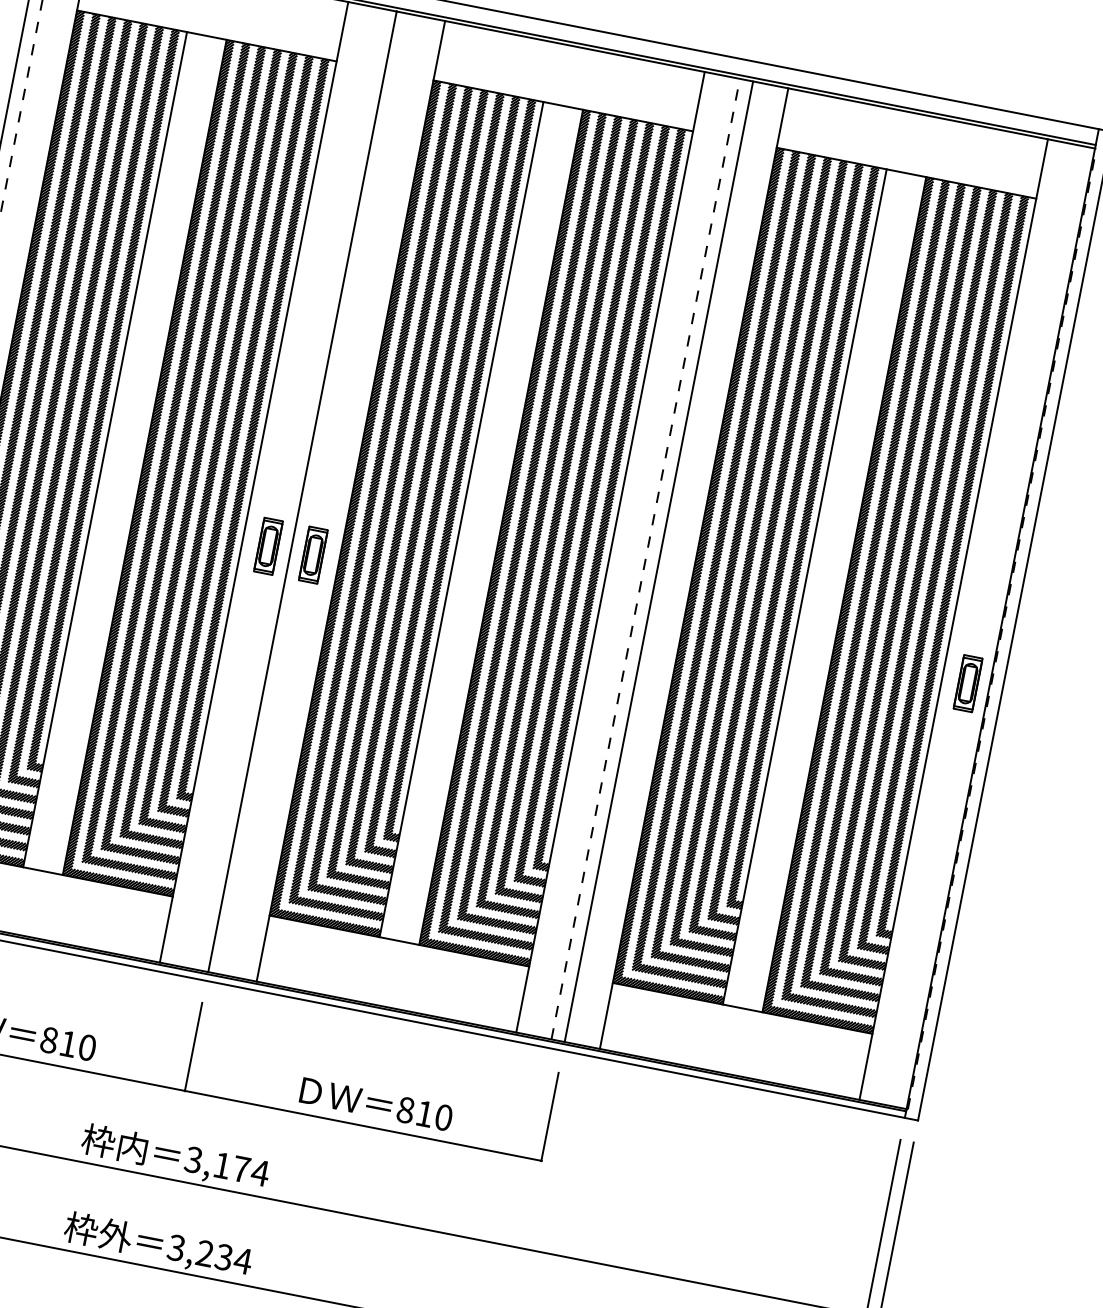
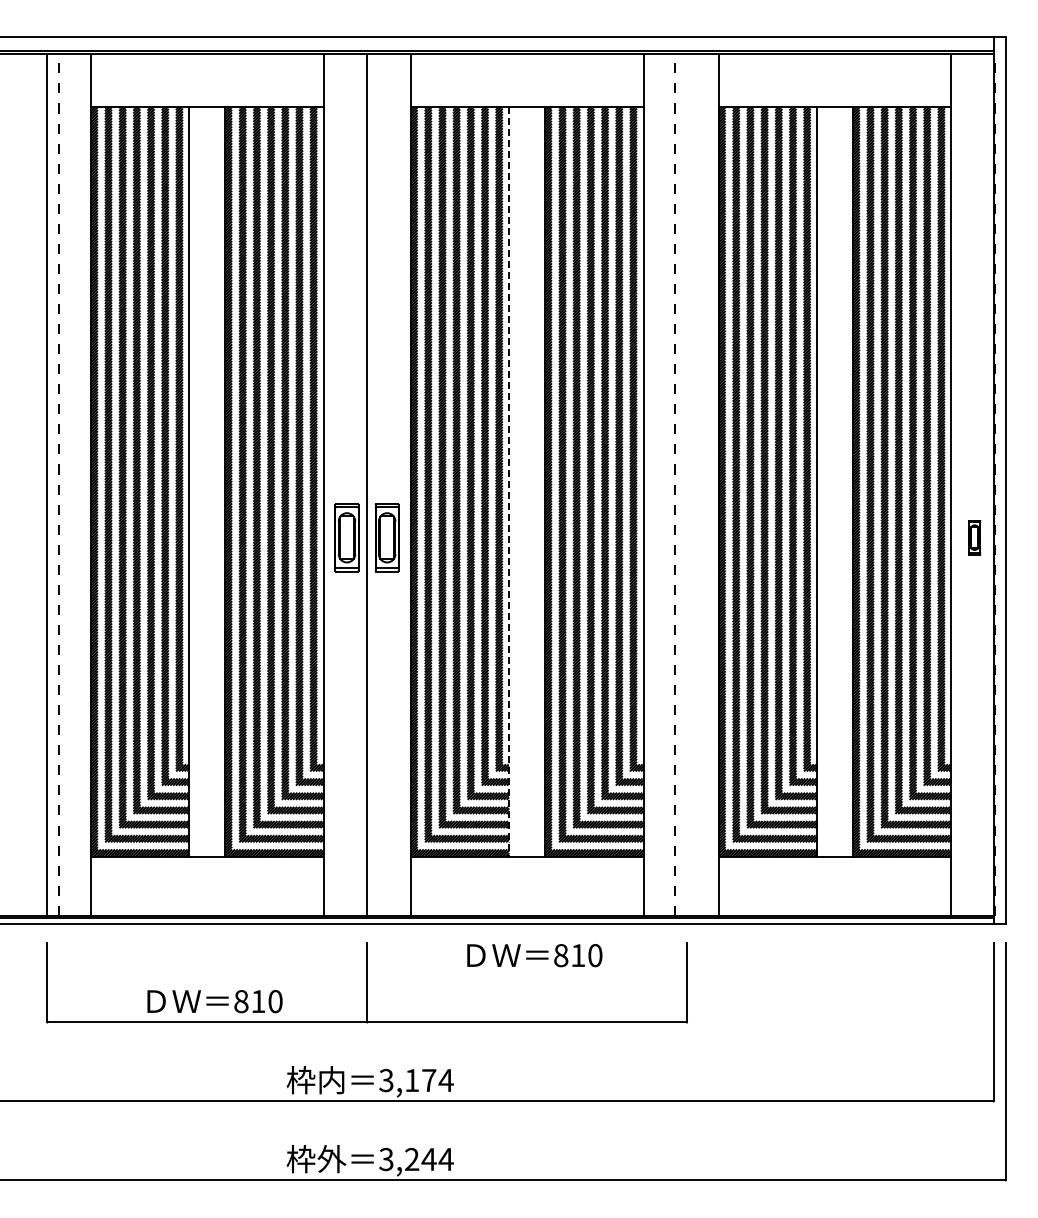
line: (461, 519) -> (509, 481), solid -> dashed
part: (267, 546) -> (346, 537), size x1.4
part: (313, 554) -> (387, 537), size x1.4
line: (658, 561) -> (686, 484), removed
part: (967, 683) -> (974, 537), size x0.7
text: (376, 1104) -> (534, 955), moved
text: (223, 1257) -> (428, 1159), 3,234 -> 3,244

